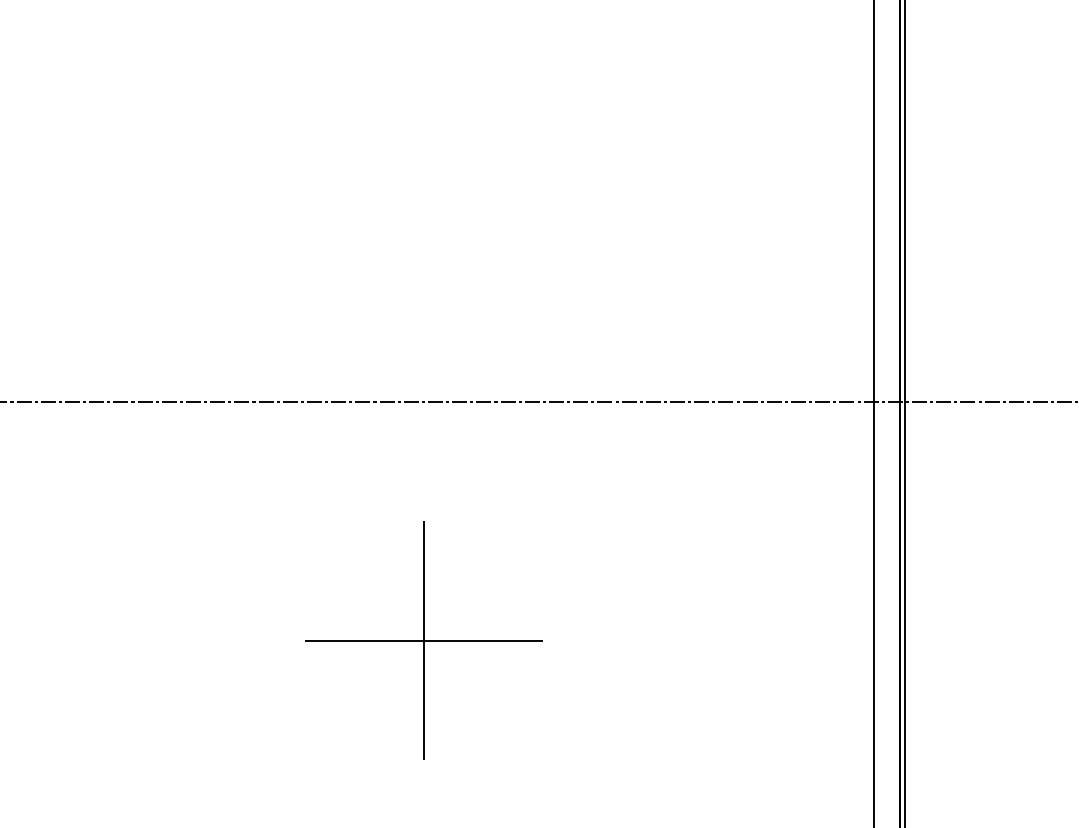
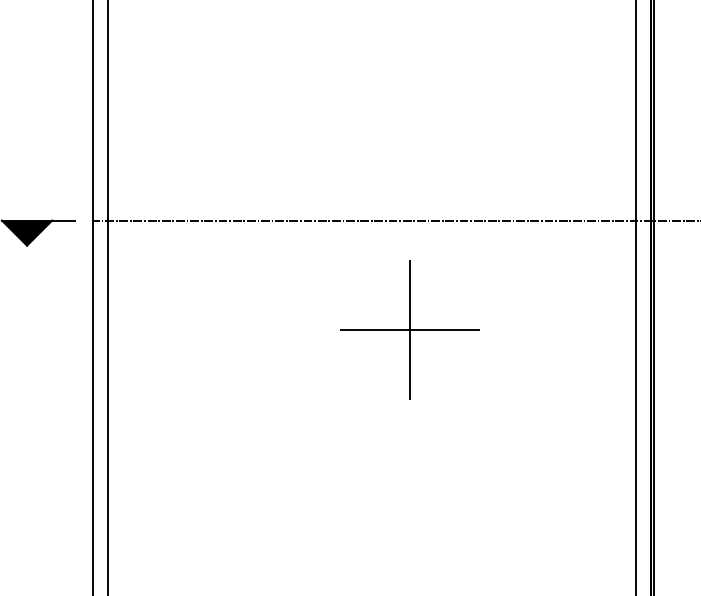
part: (422, 639) -> (409, 329), moved

